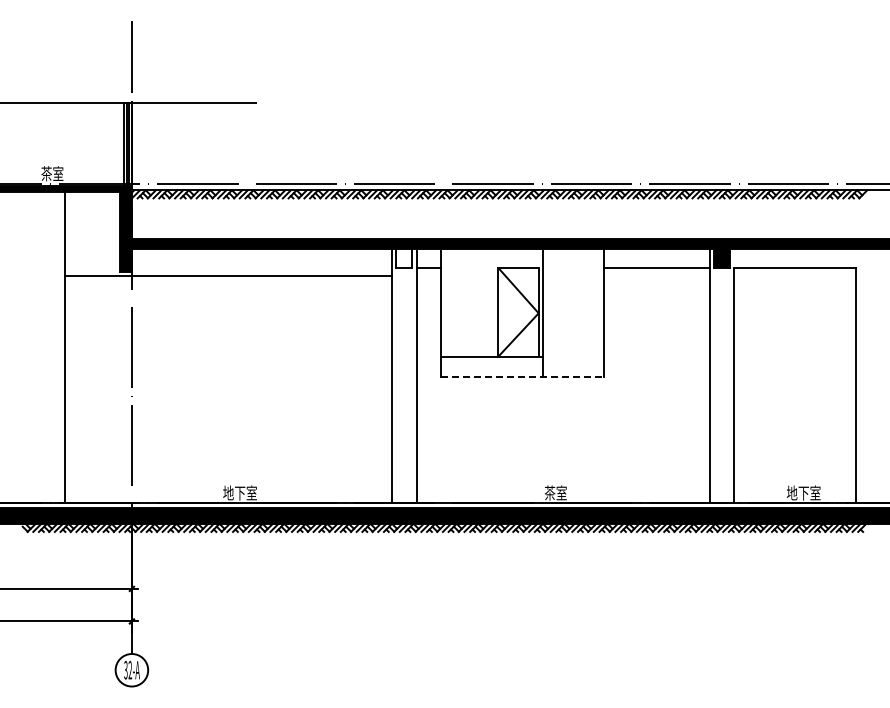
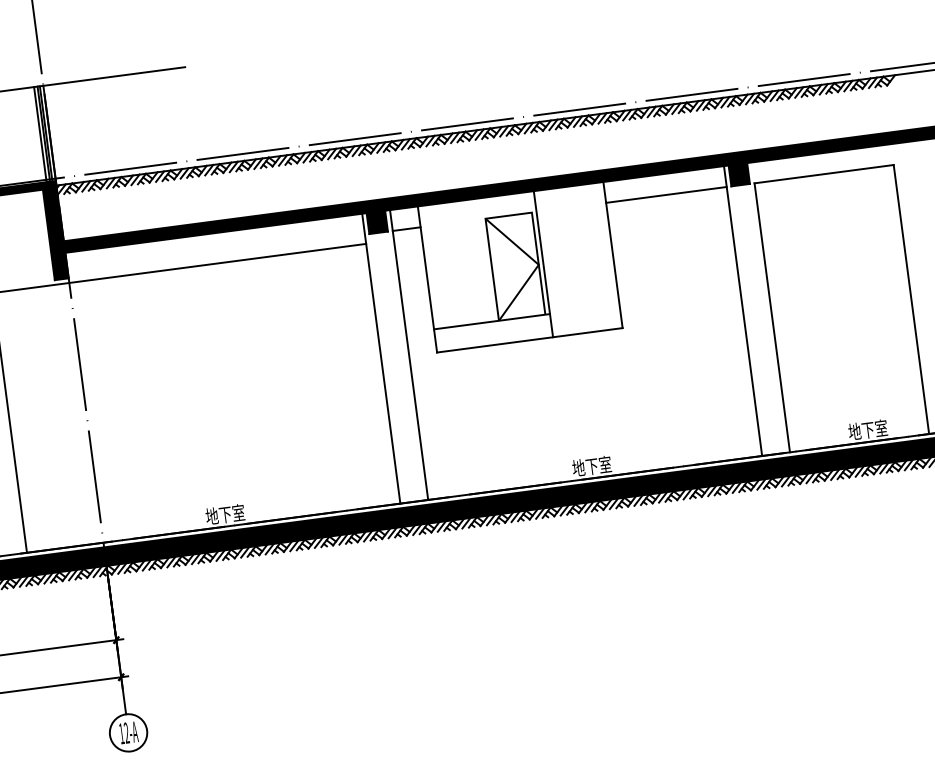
fill: (404, 258) -> (377, 222), added
line: (522, 377) -> (529, 340), dashed -> solid
text: (561, 492) -> (591, 465), 茶室 -> 地下室
text: (125, 670) -> (121, 734), 32-A -> 12-A

